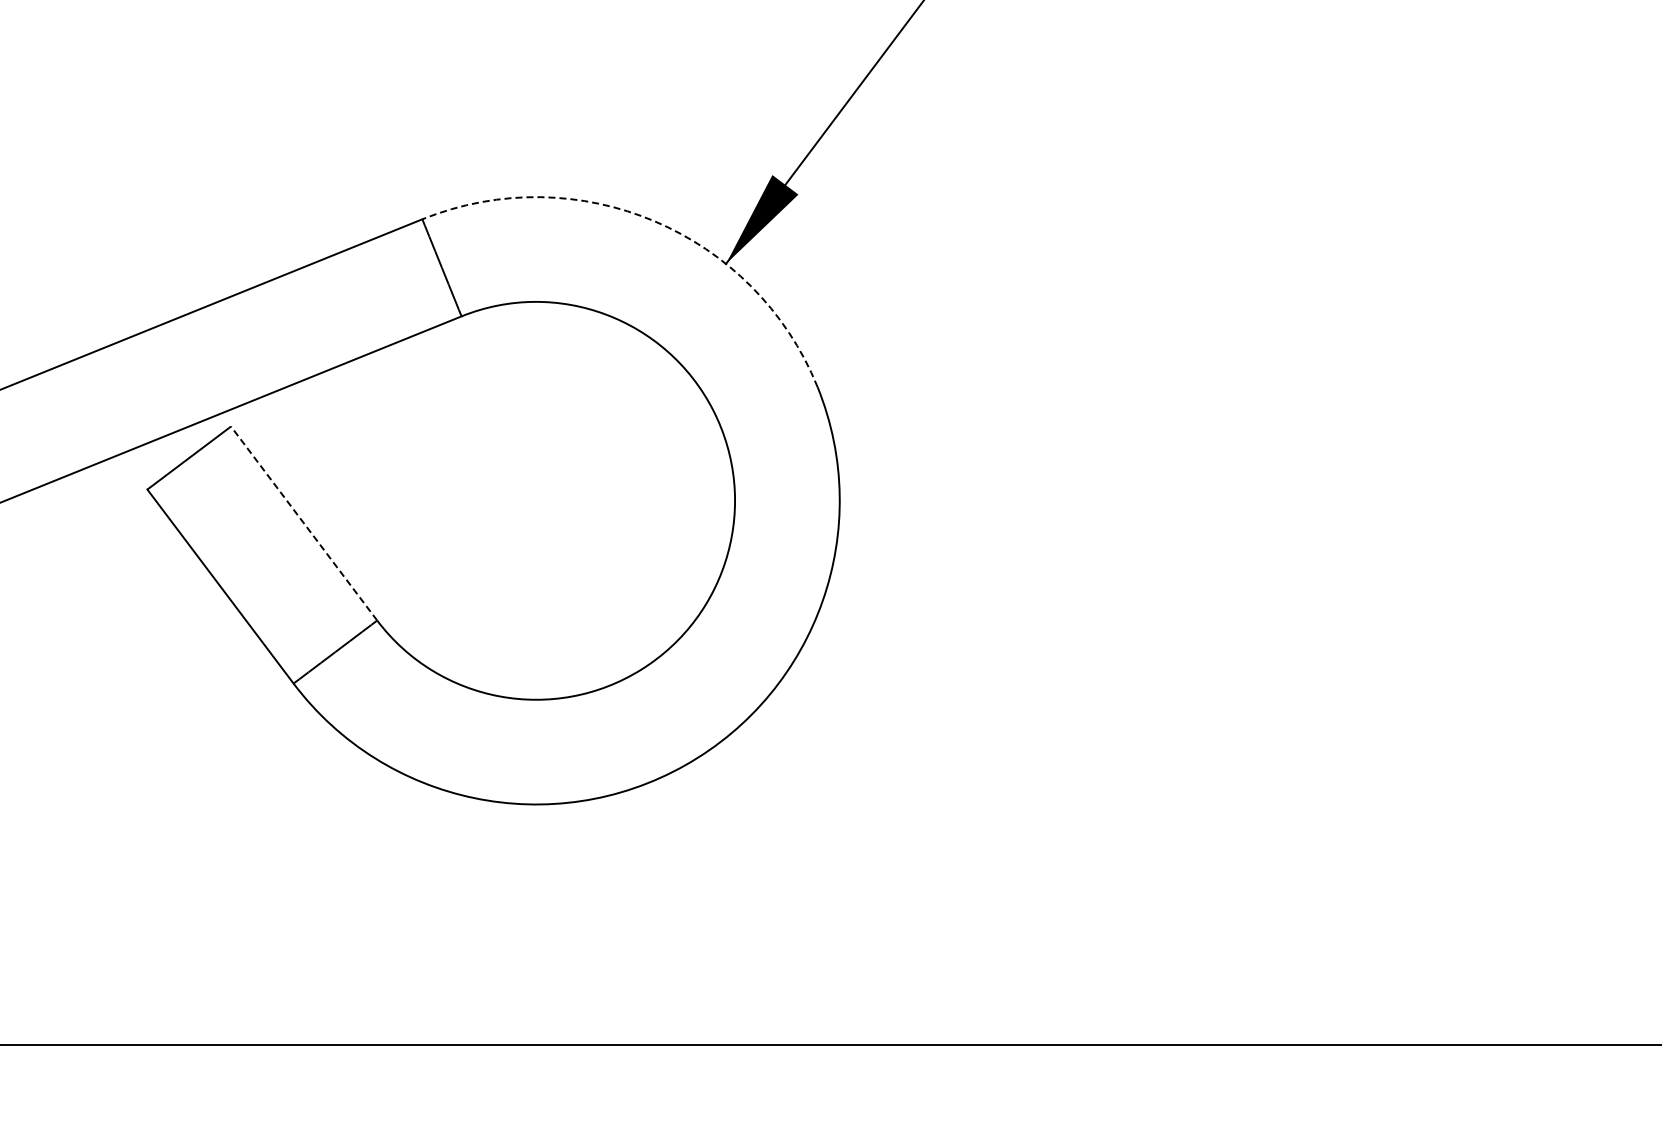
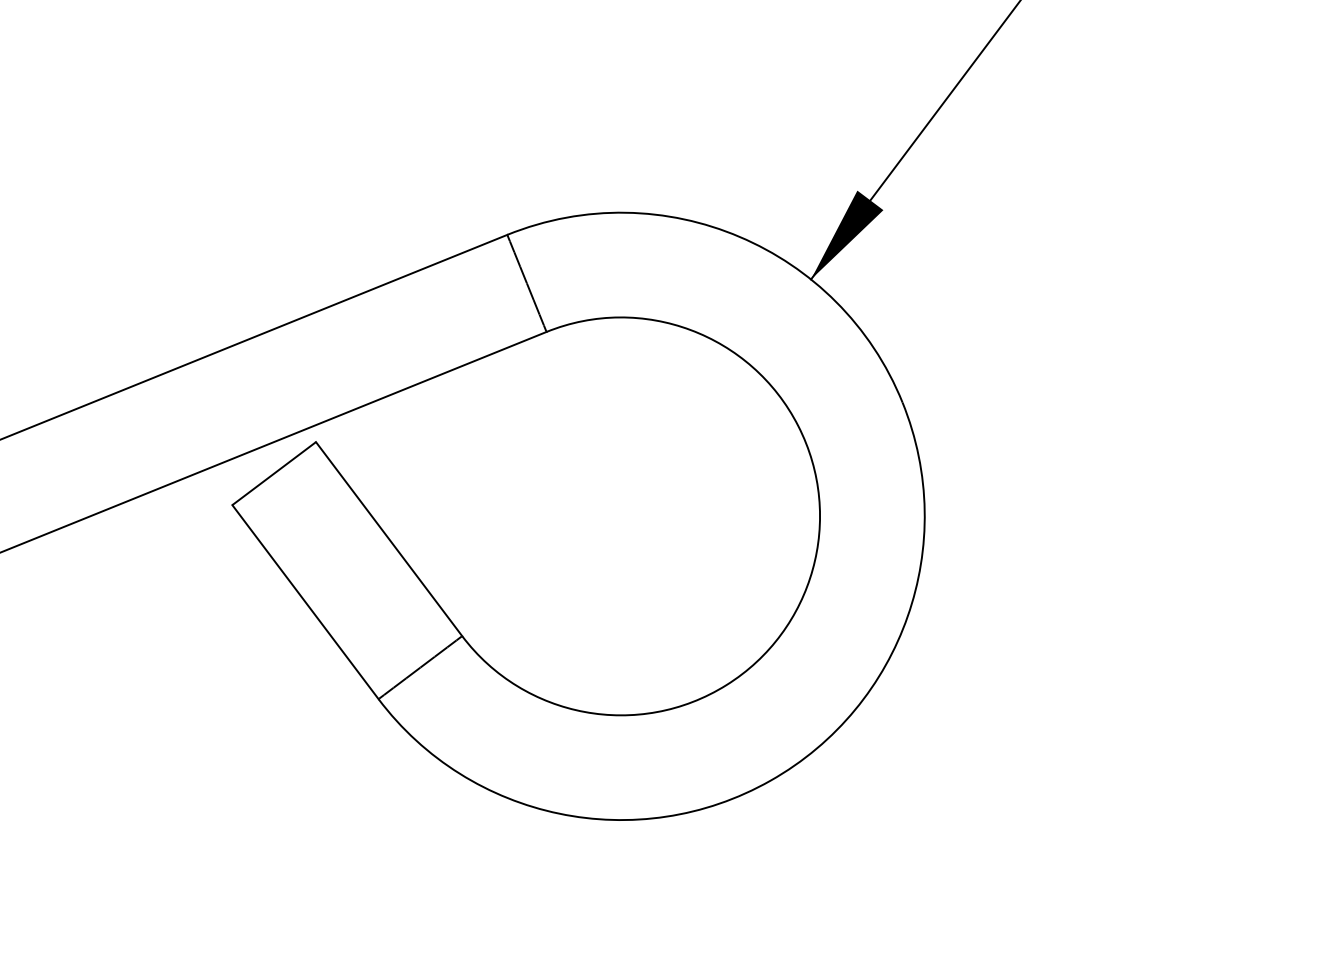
arc: (654, 221) -> (739, 237), dashed -> solid
line: (303, 523) -> (388, 539), dashed -> solid

